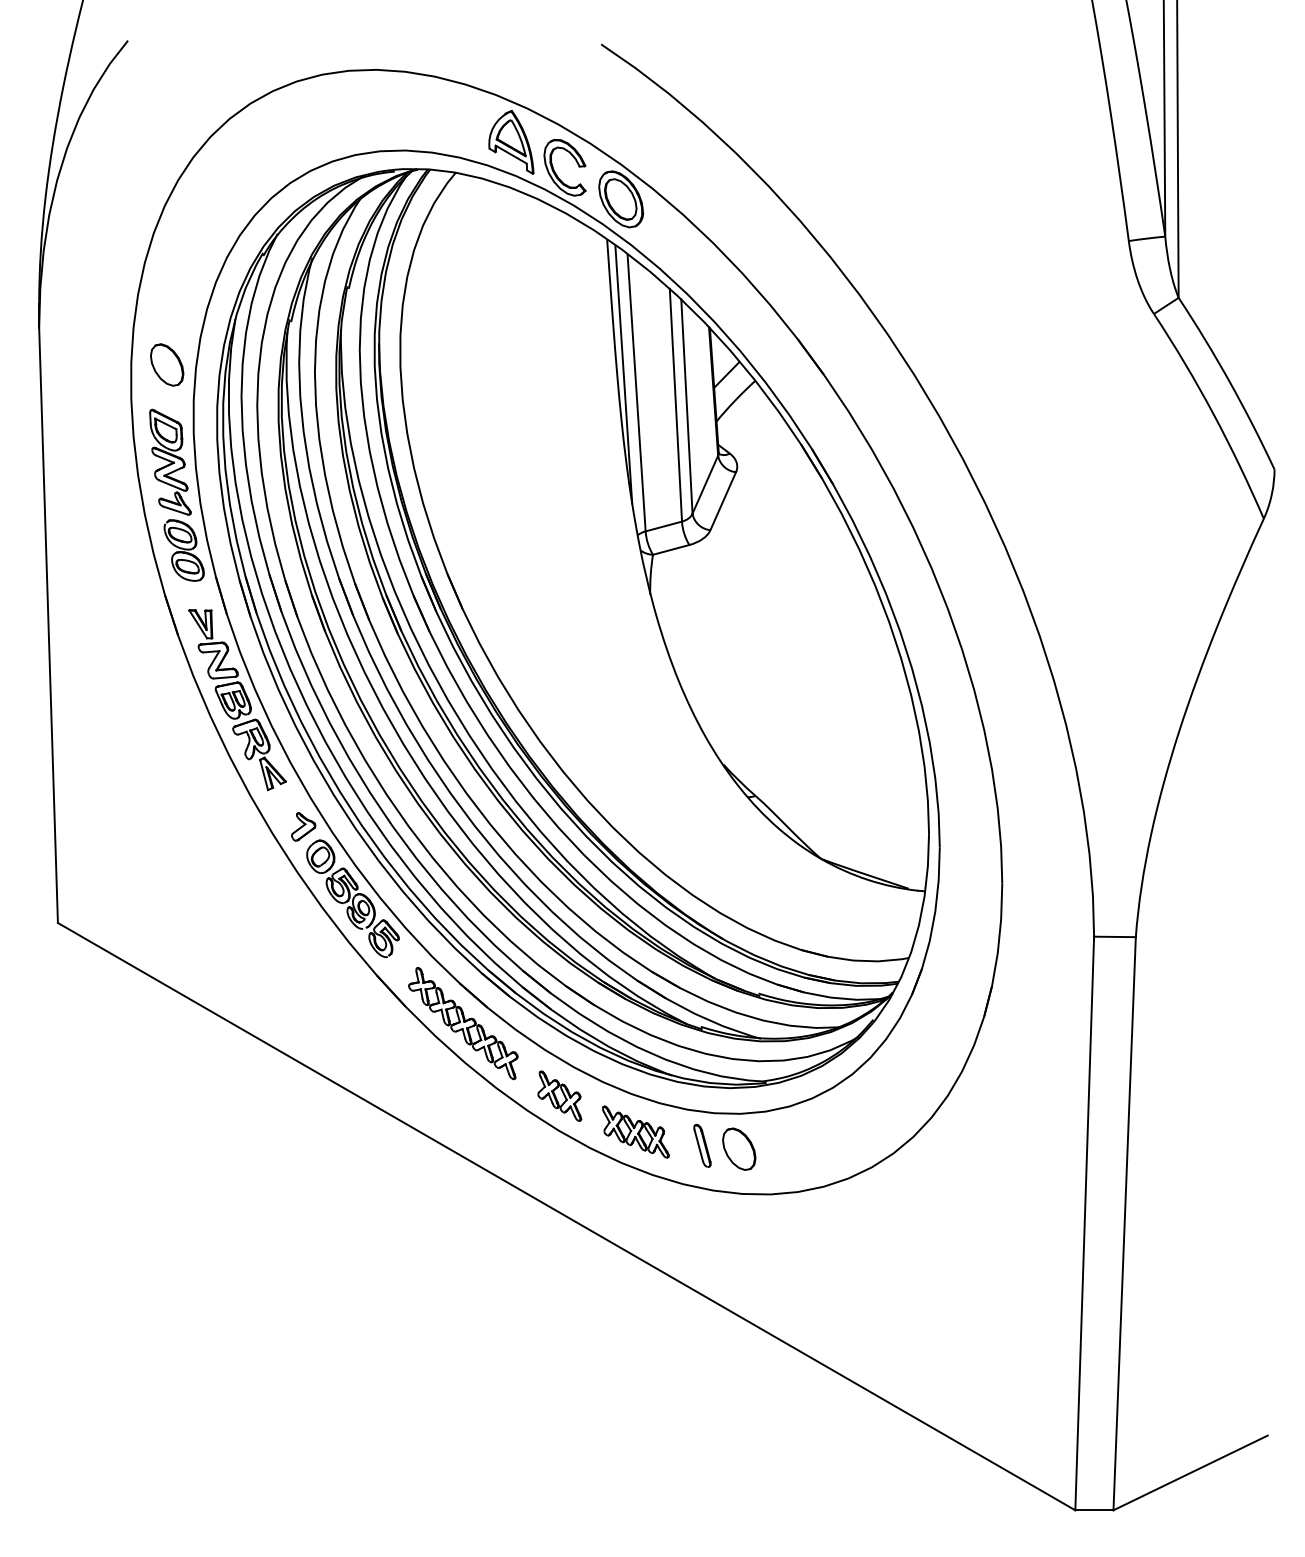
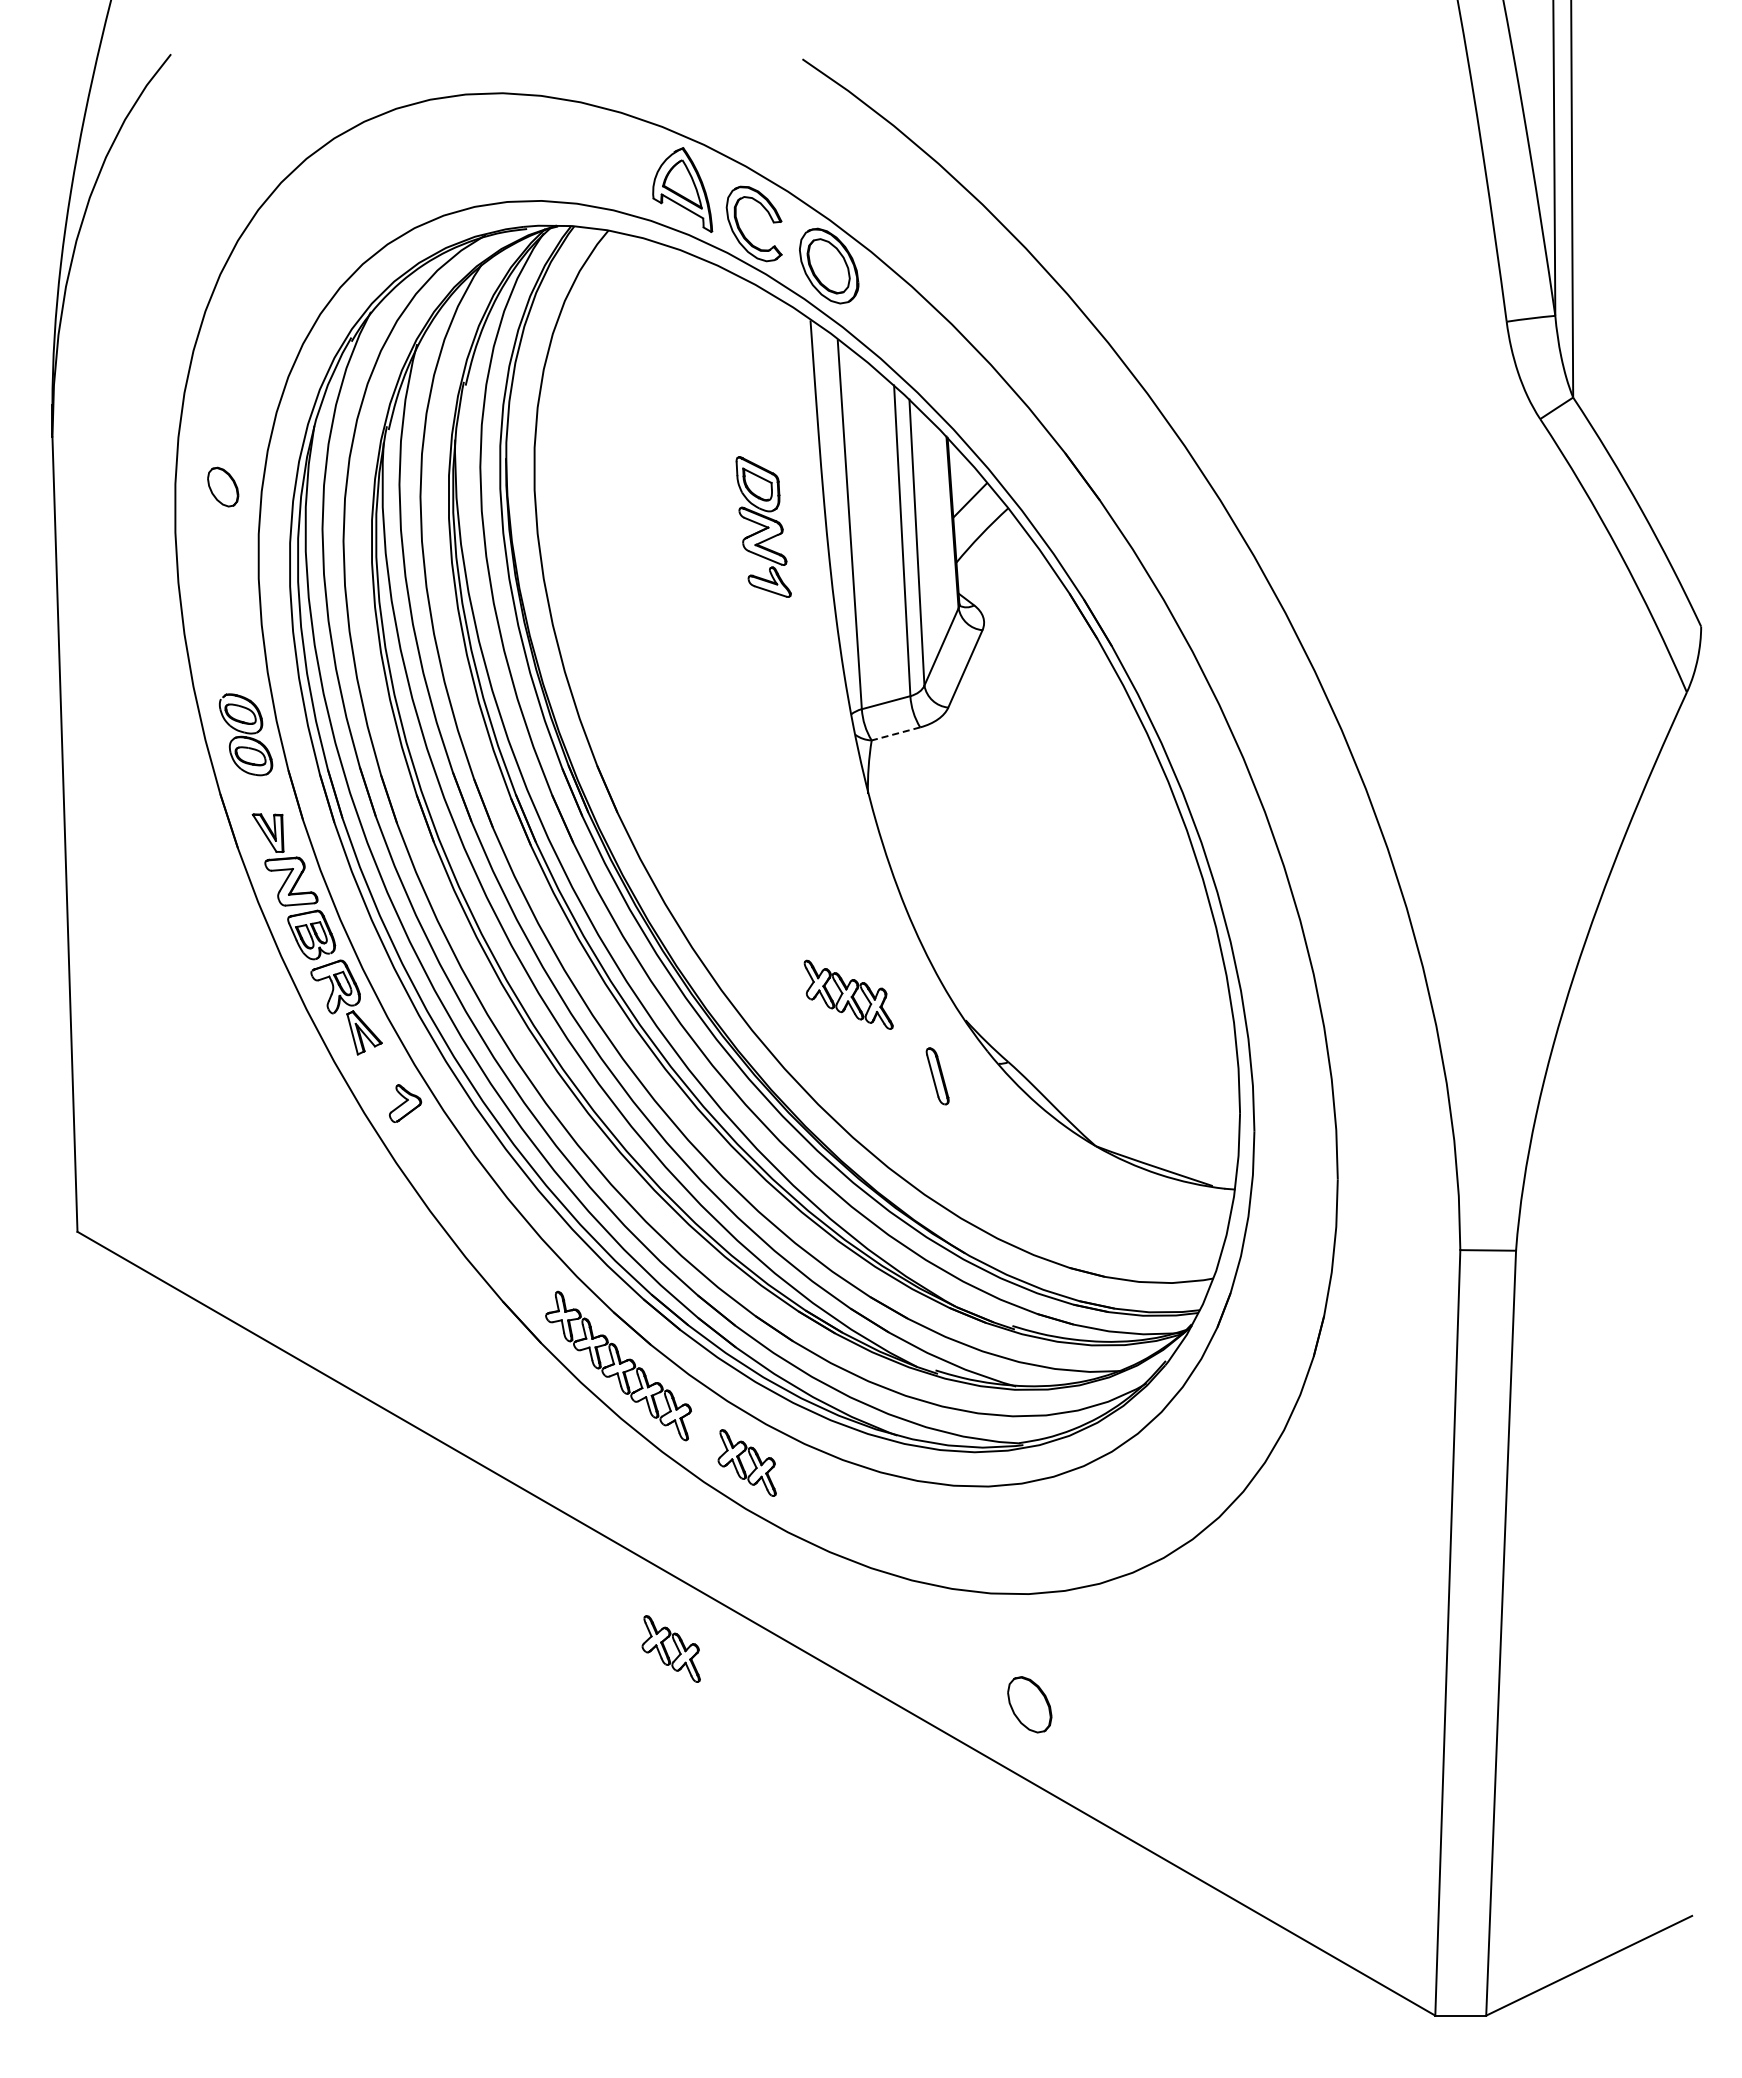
part: (166, 364) -> (222, 486), size x0.7
line: (623, 375) -> (832, 500), removed
part: (170, 461) -> (763, 526), moved
line: (670, 550) -> (895, 734), solid -> dashed
part: (353, 898) -> (471, 1199), removed
part: (635, 1131) -> (848, 994), moved
part: (702, 1146) -> (937, 1076), moved
part: (739, 1149) -> (1029, 1704), moved
part: (502, 1235) -> (670, 1648), added

